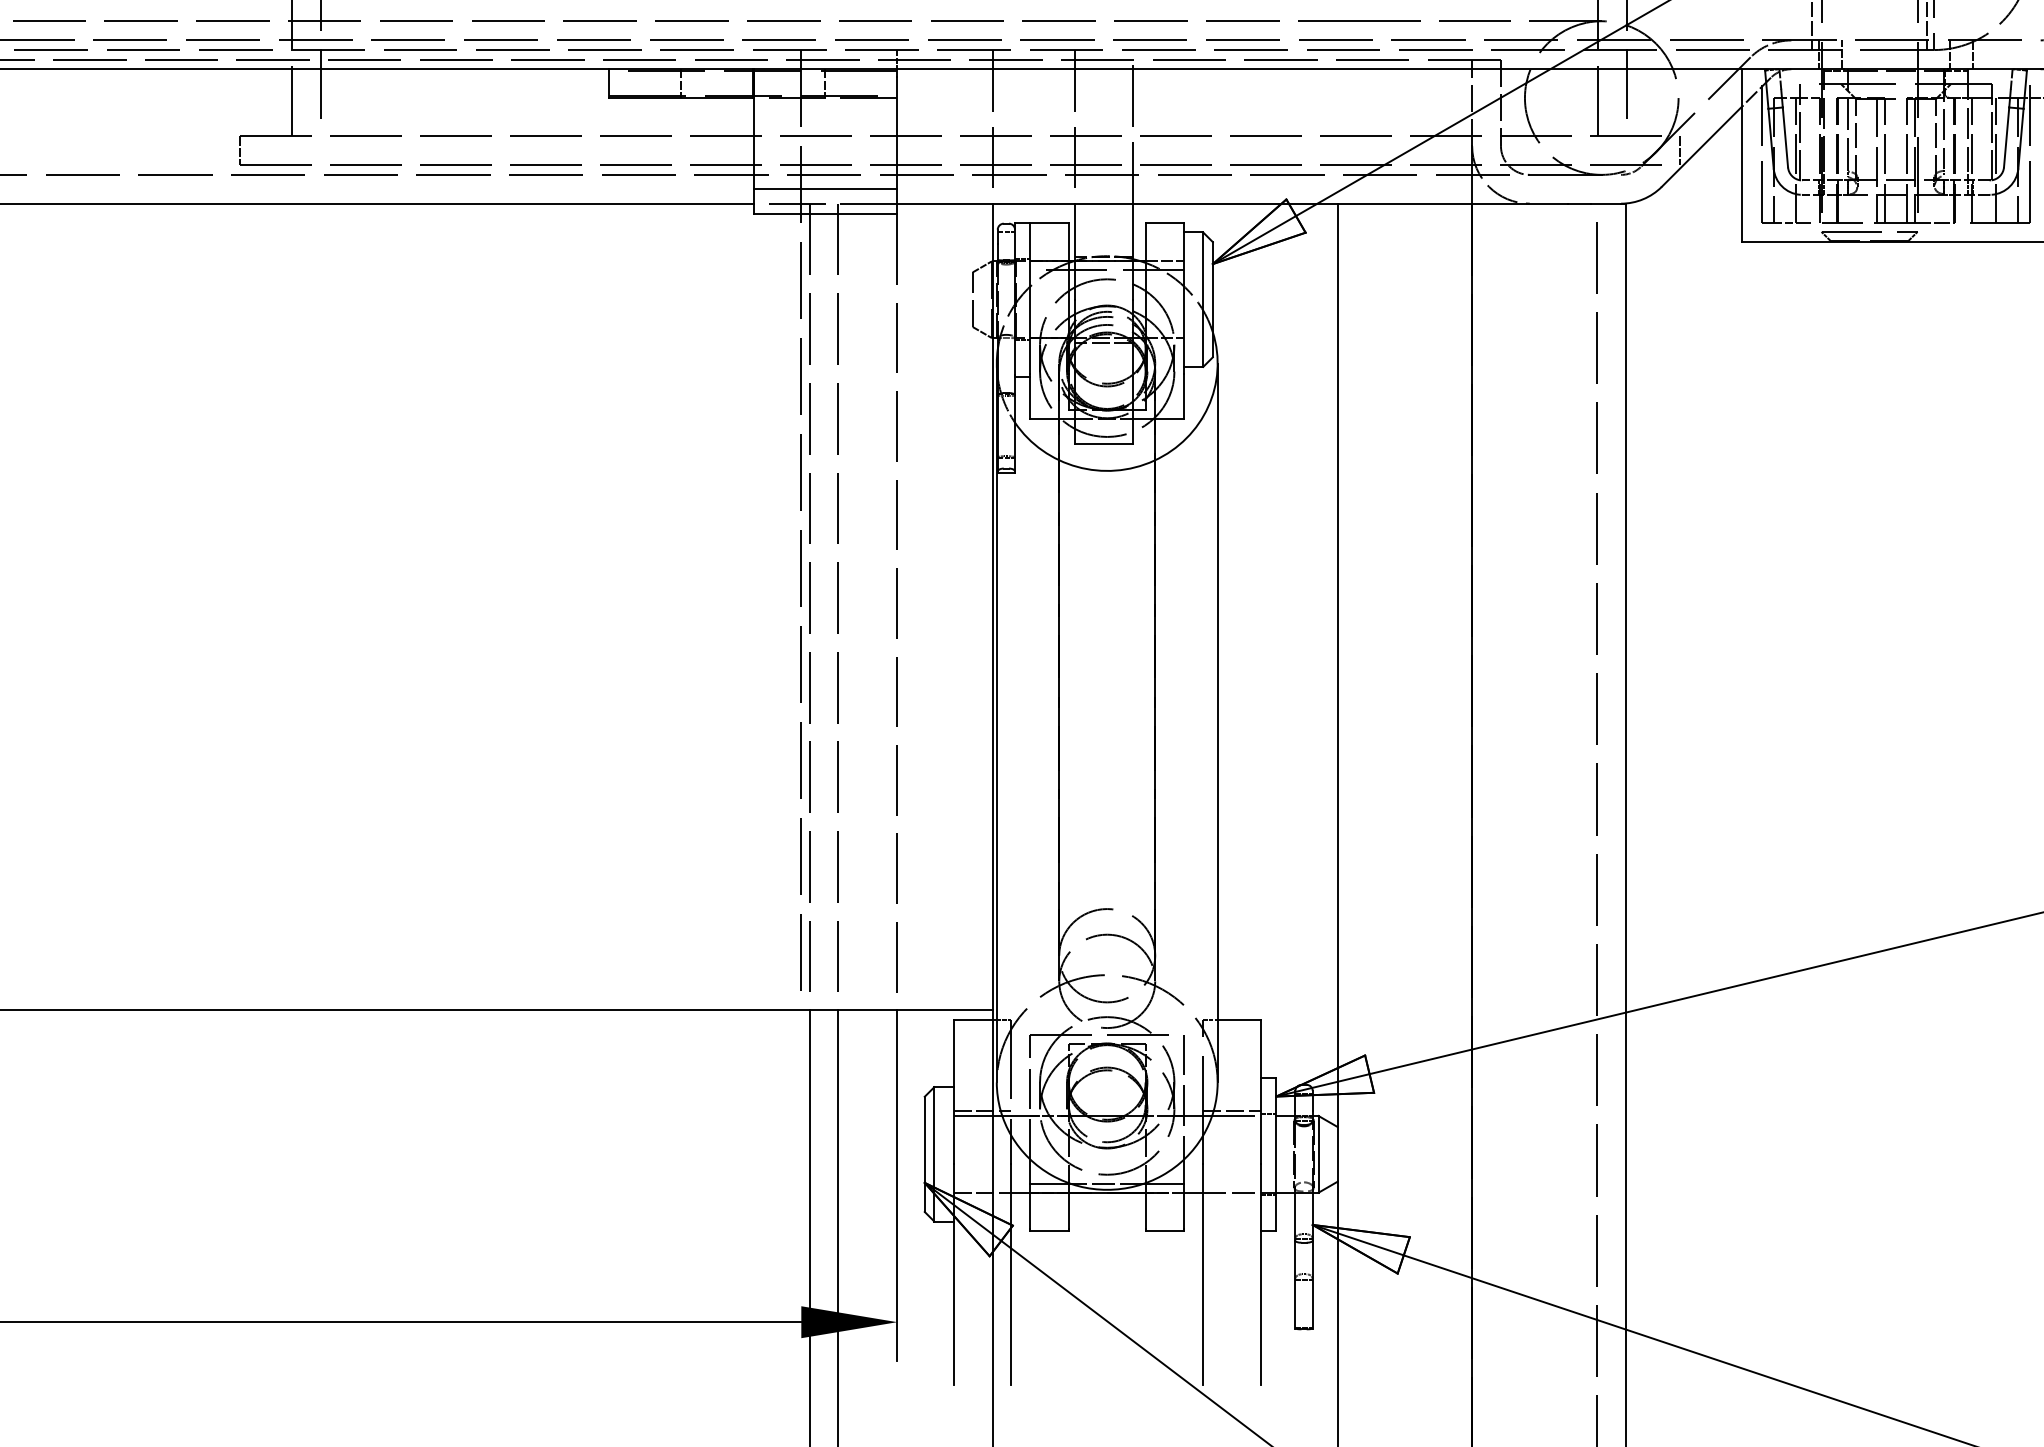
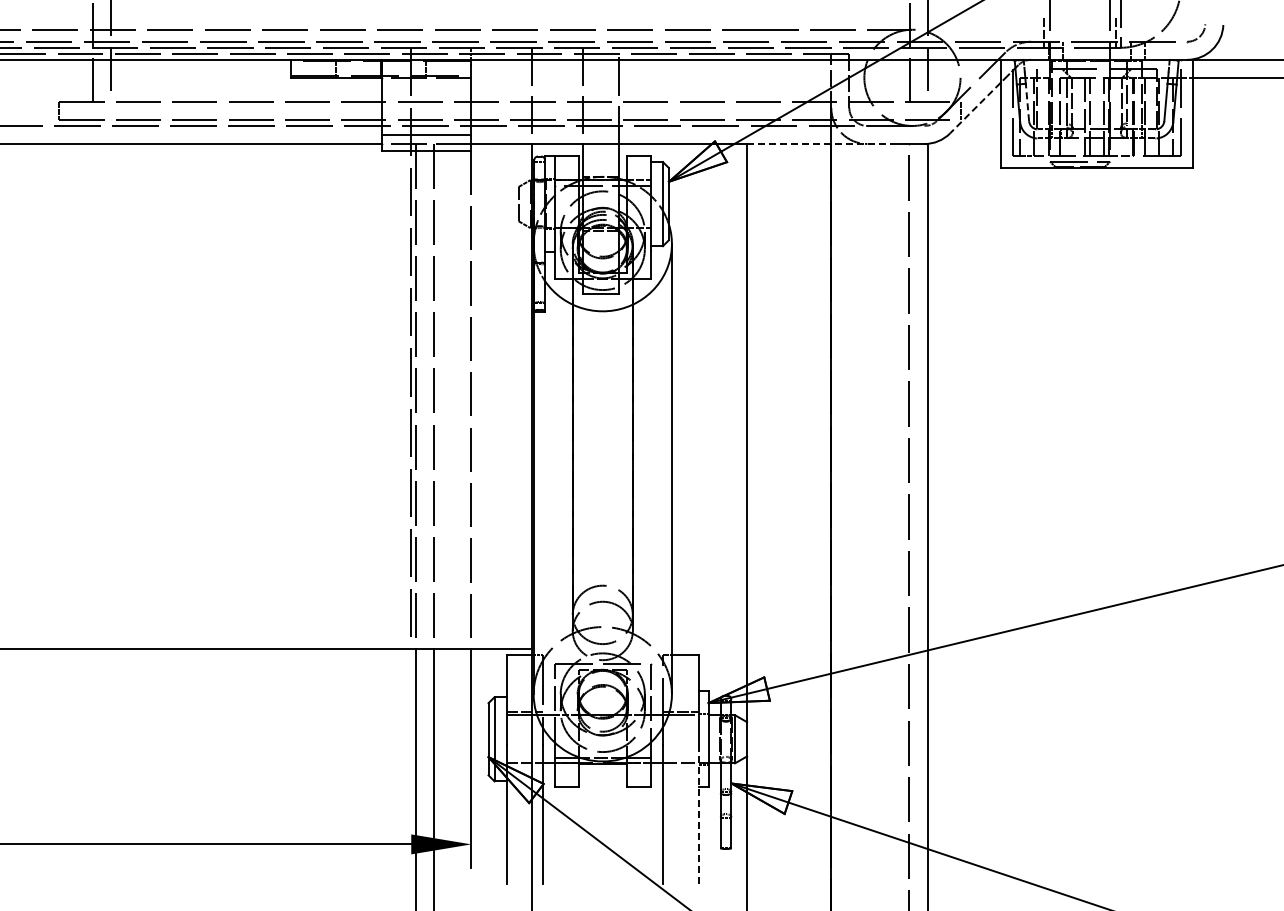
line: (1785, 137) -> (1027, 102), solid -> dashed
line: (1702, 146) -> (975, 108), solid -> dashed
line: (1453, 204) -> (819, 144), solid -> dashed
line: (1261, 1272) -> (699, 813), solid -> dashed

